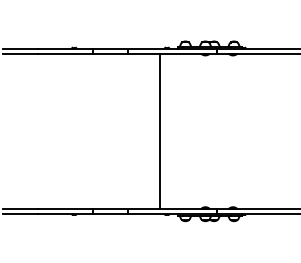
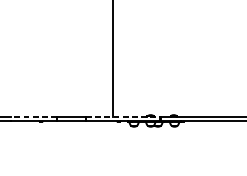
line: (65, 208) -> (33, 116), solid -> dashed
line: (172, 208) -> (123, 116), solid -> dashed

